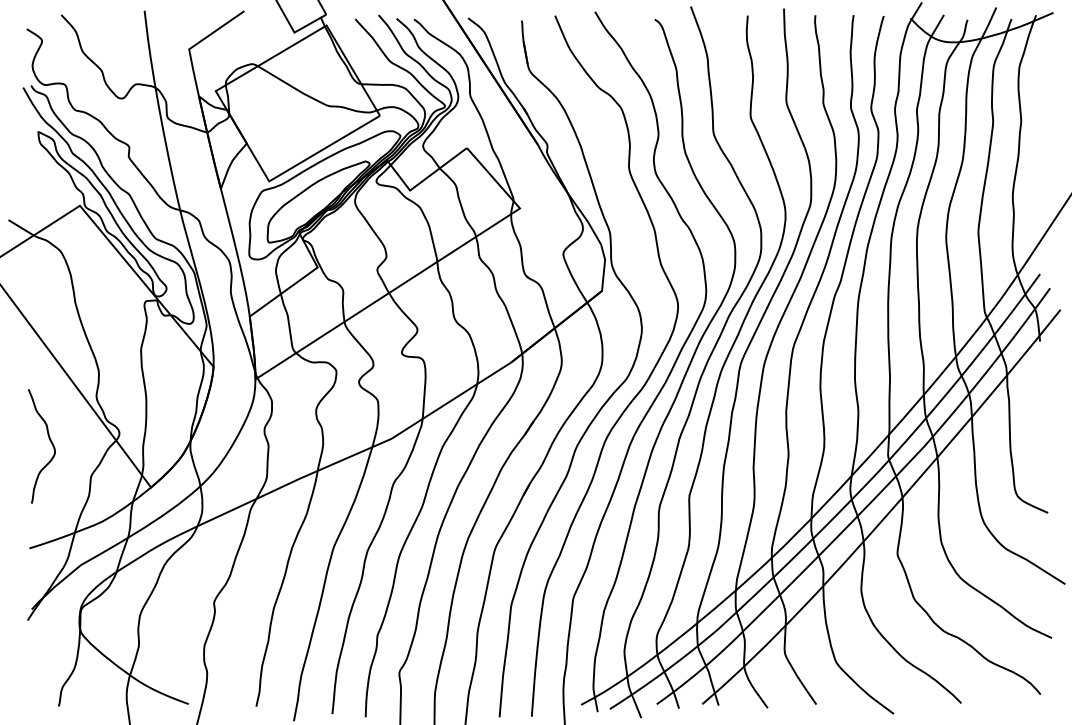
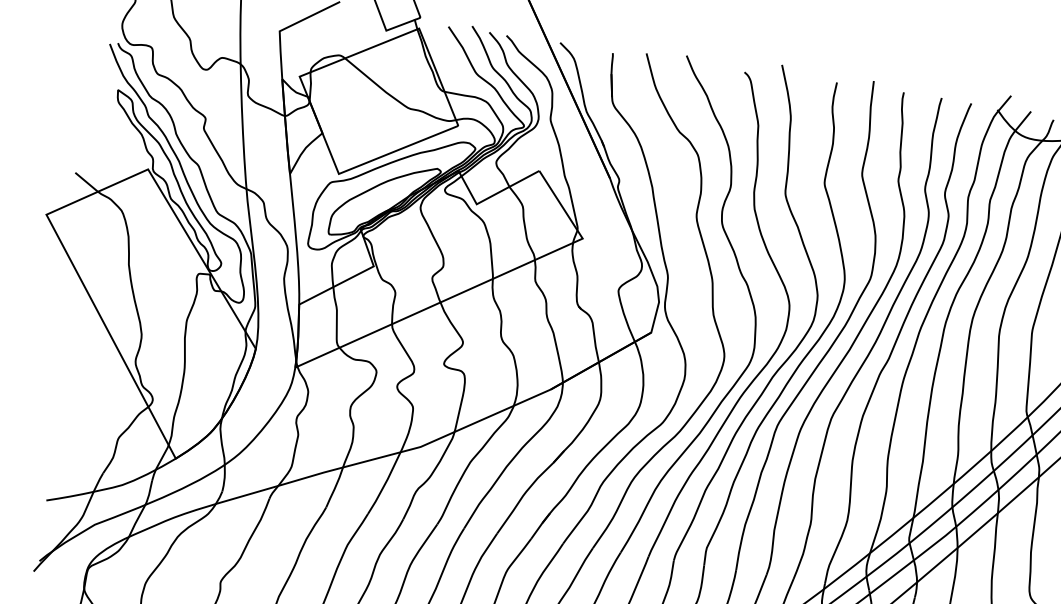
curve: (50, 442) -> (83, 398), removed

